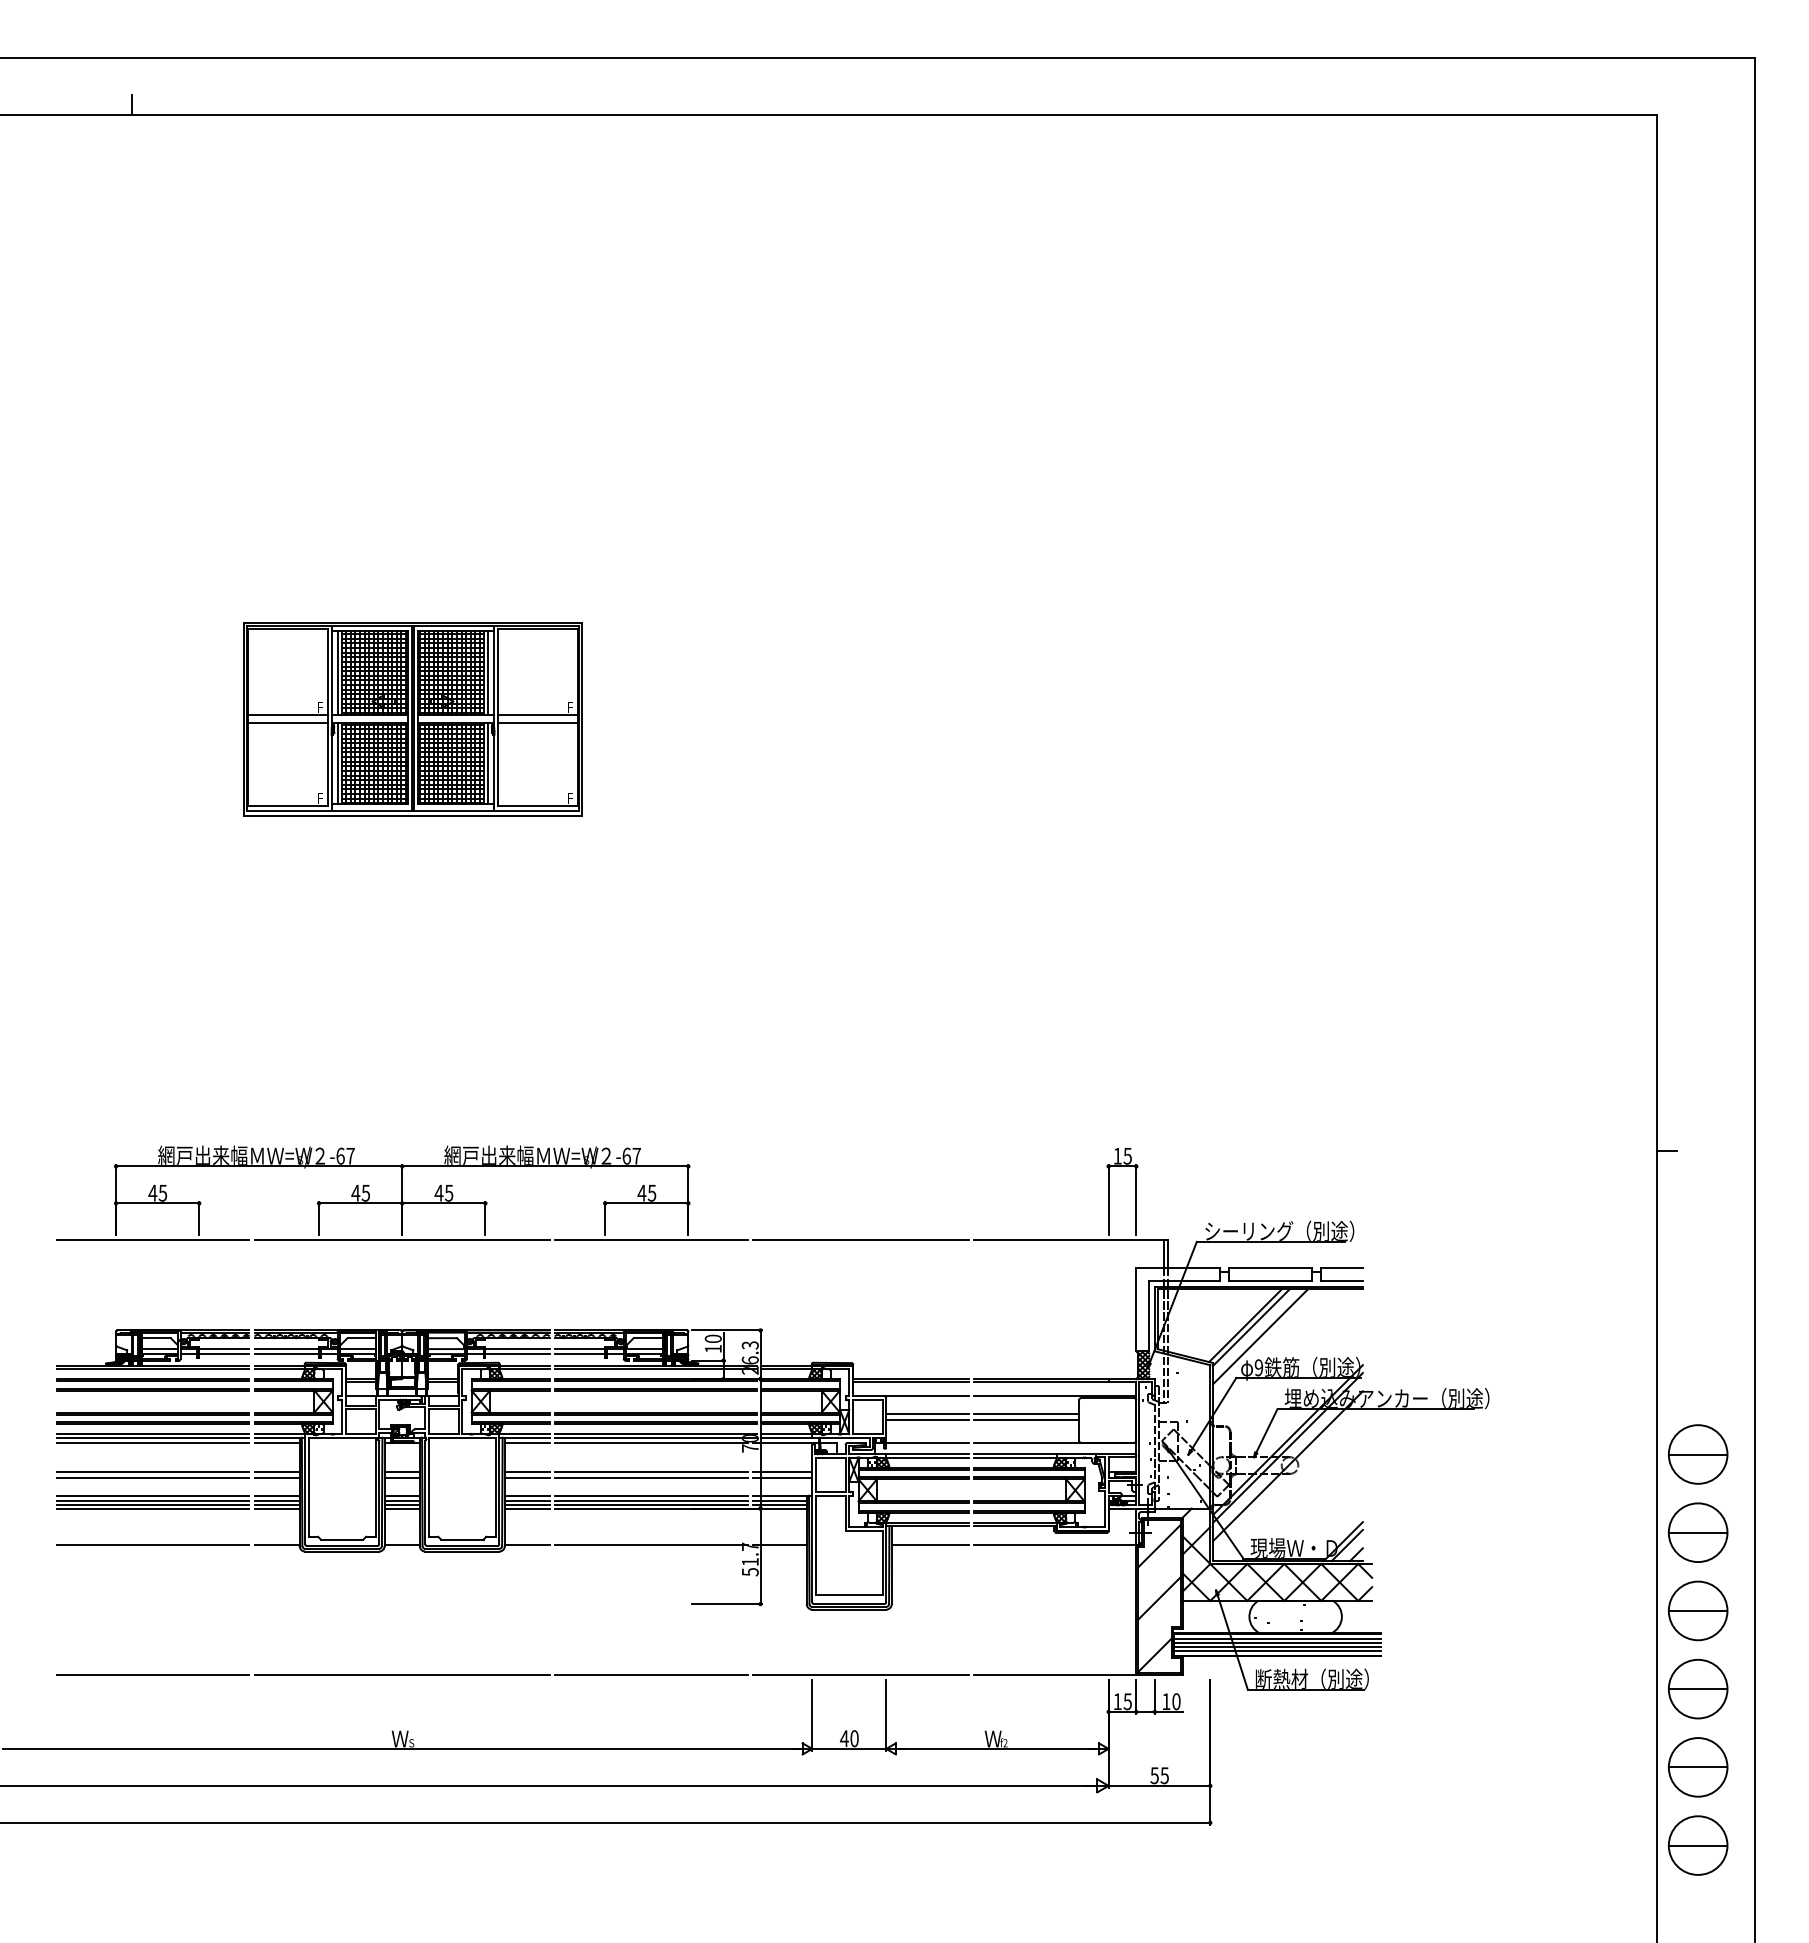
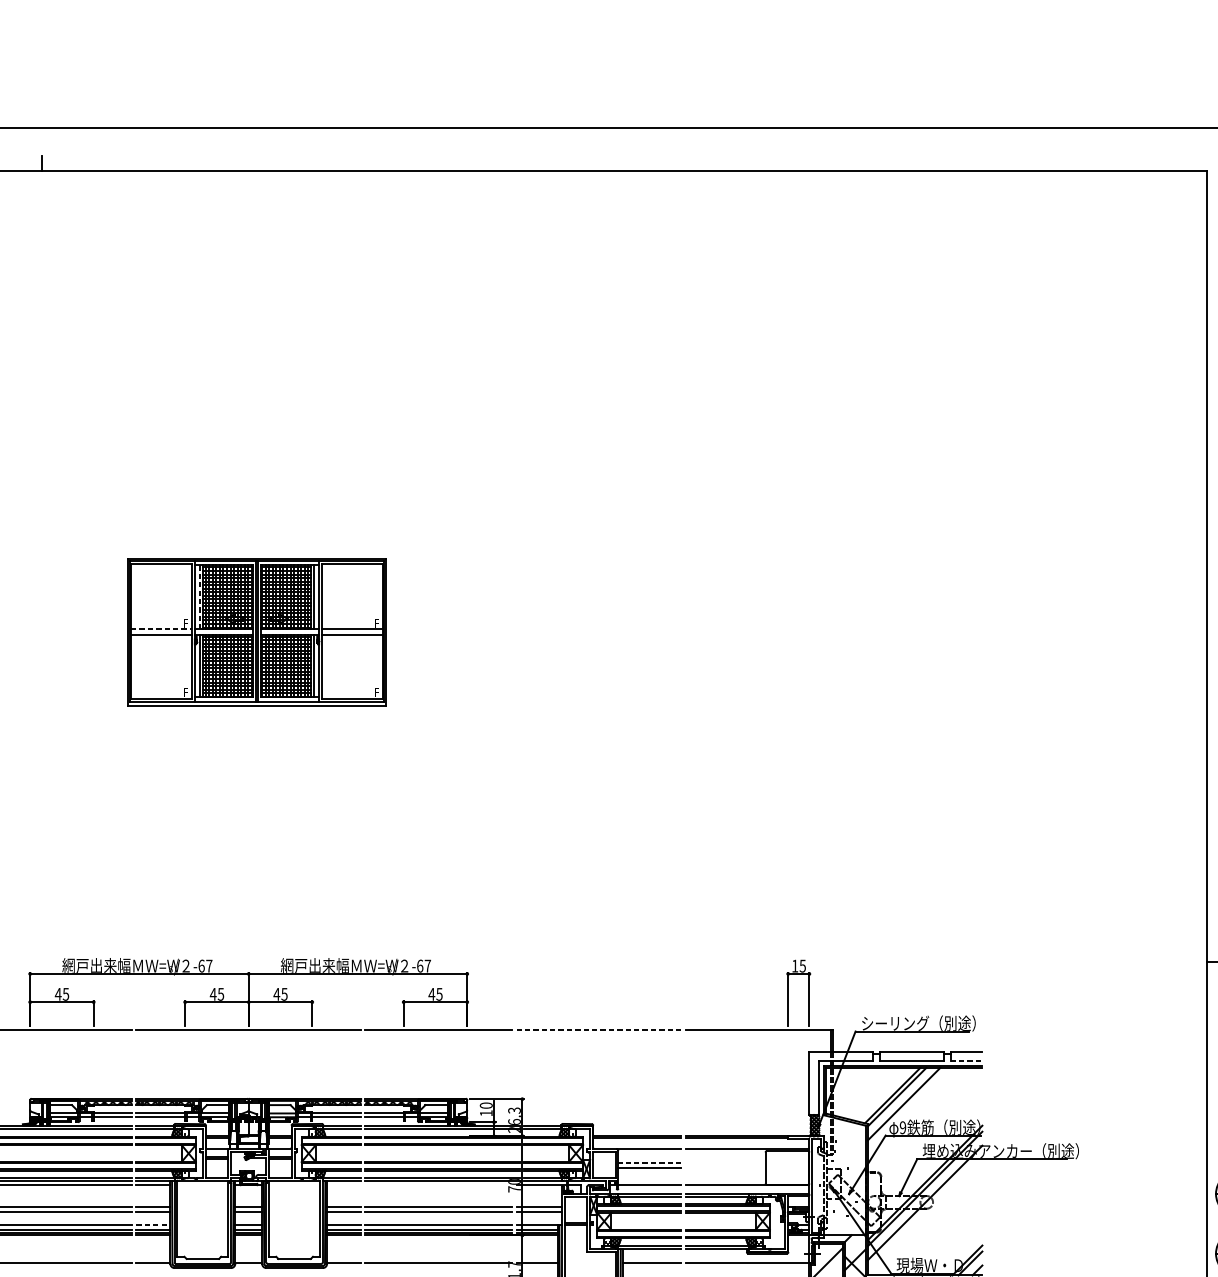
line: (337, 672) -> (199, 596), solid -> dashed
line: (288, 715) -> (161, 629), solid -> dashed
line: (860, 1240) -> (598, 1030), solid -> dashed
line: (1342, 1281) -> (966, 1061), solid -> dashed
line: (927, 1413) -> (649, 1162), solid -> dashed
line: (1026, 1413) -> (725, 1162), removed
line: (1026, 1420) -> (725, 1167), removed
line: (526, 1443) -> (343, 1185), removed
line: (651, 1443) -> (439, 1185), removed
line: (277, 1495) -> (153, 1225), solid -> dashed

